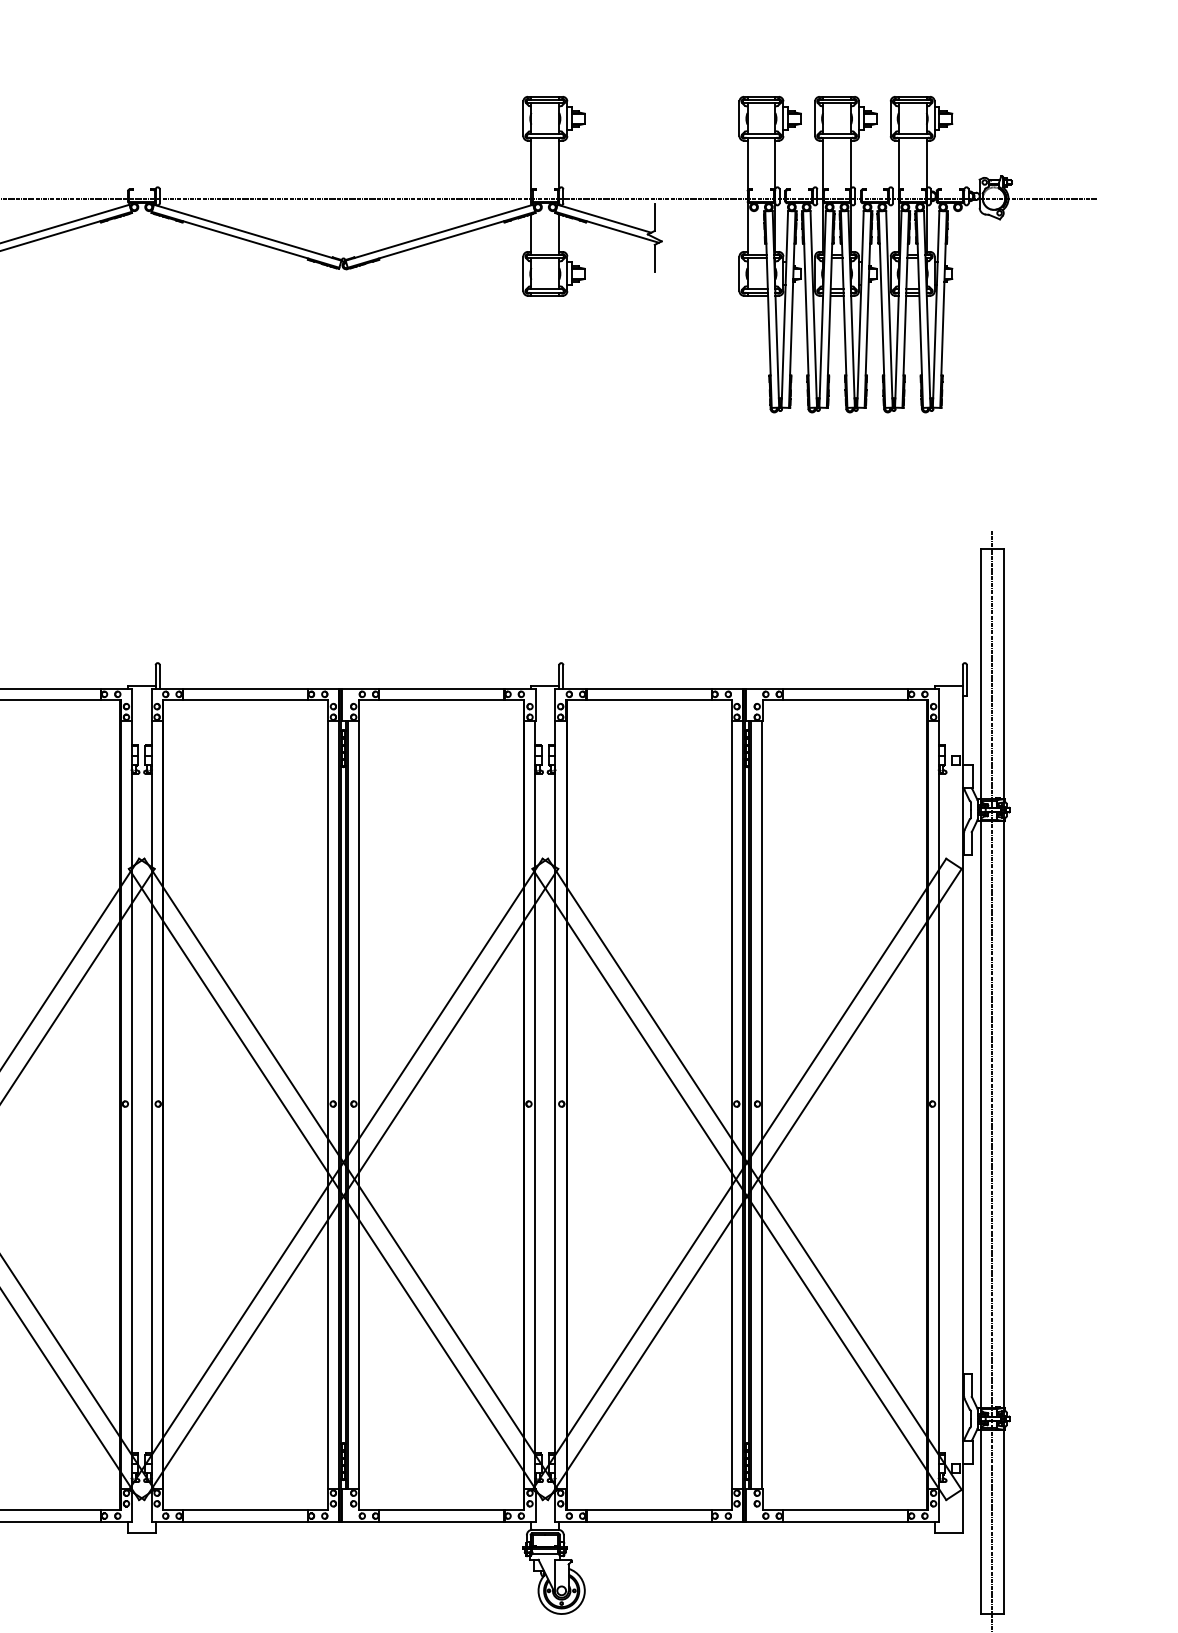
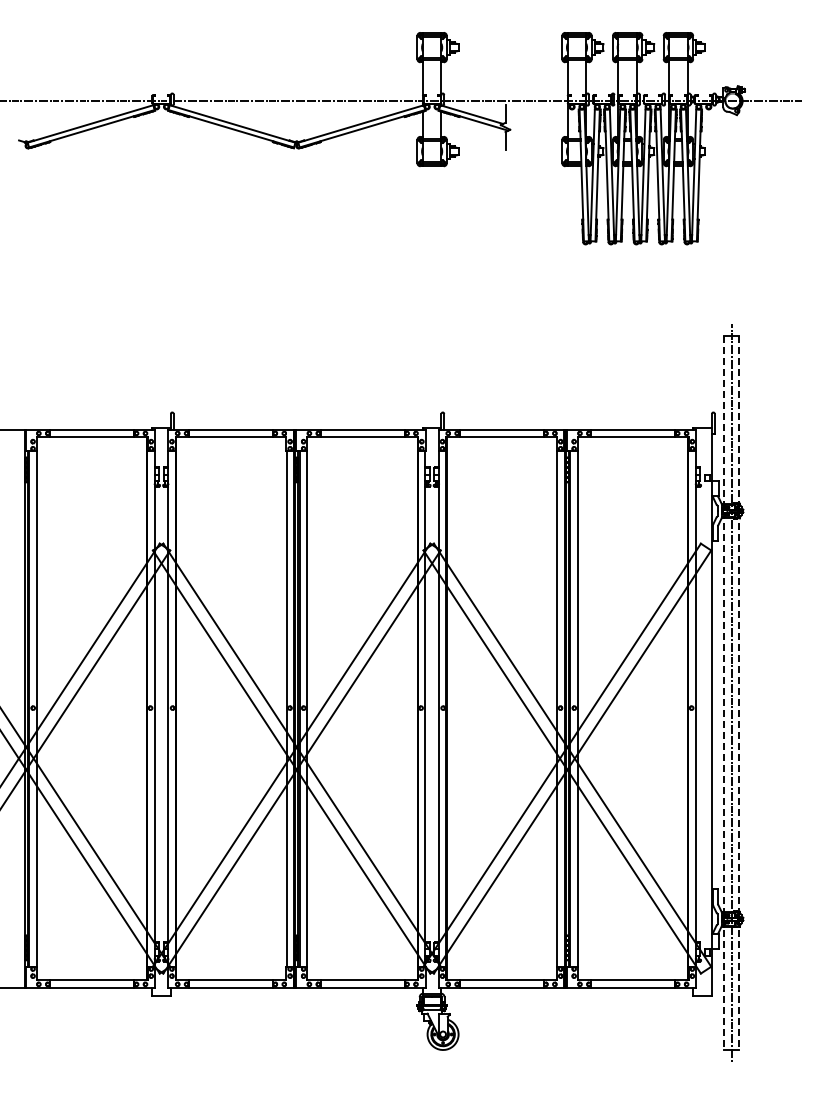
line: (981, 1082) -> (724, 693), solid -> dashed
line: (1003, 1082) -> (739, 693), solid -> dashed

